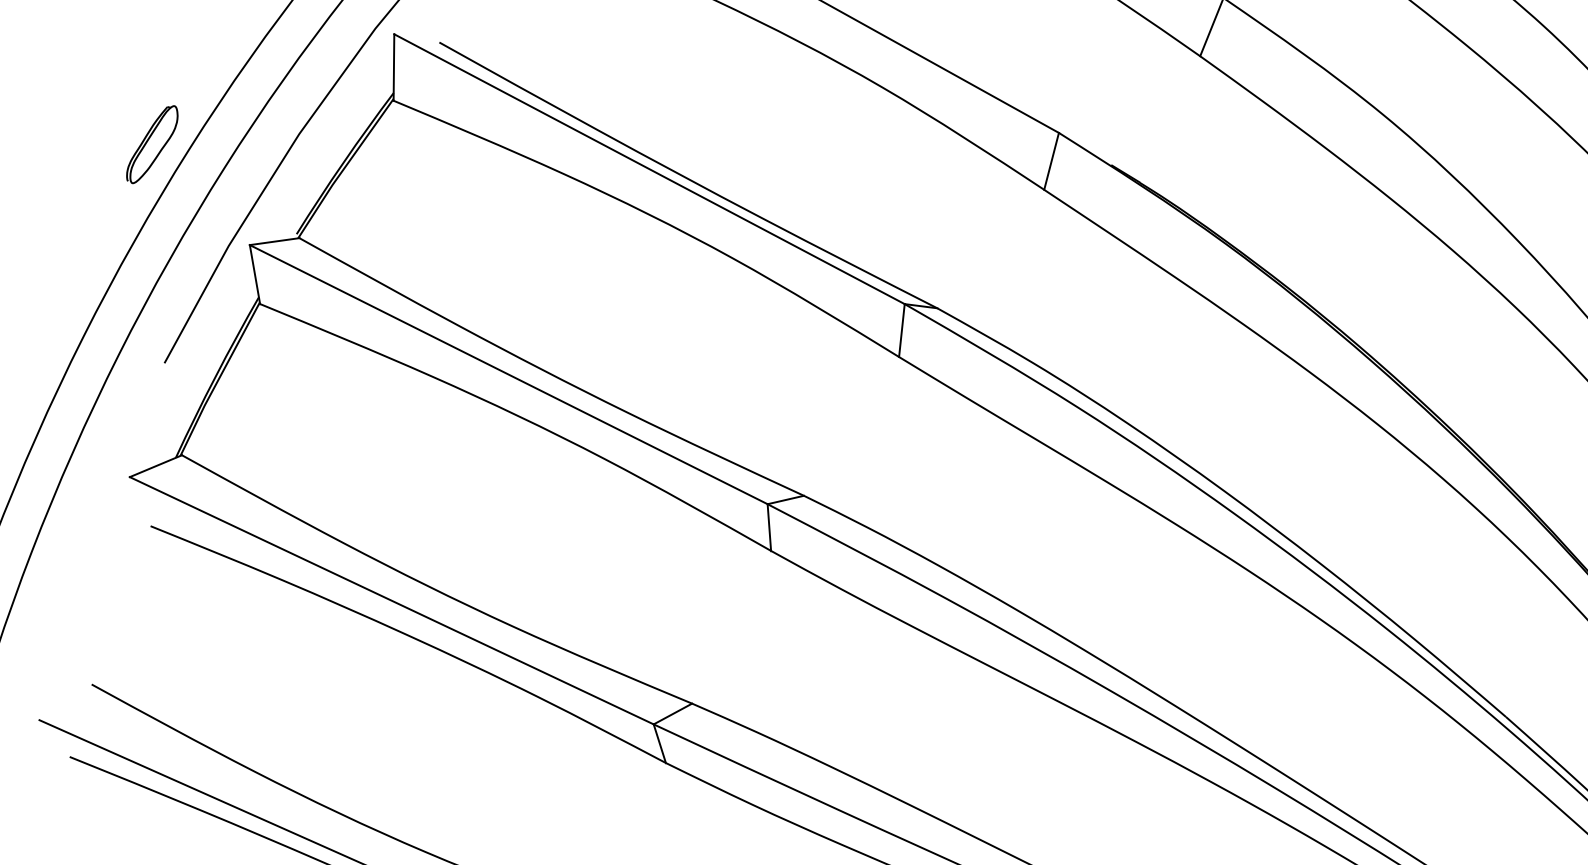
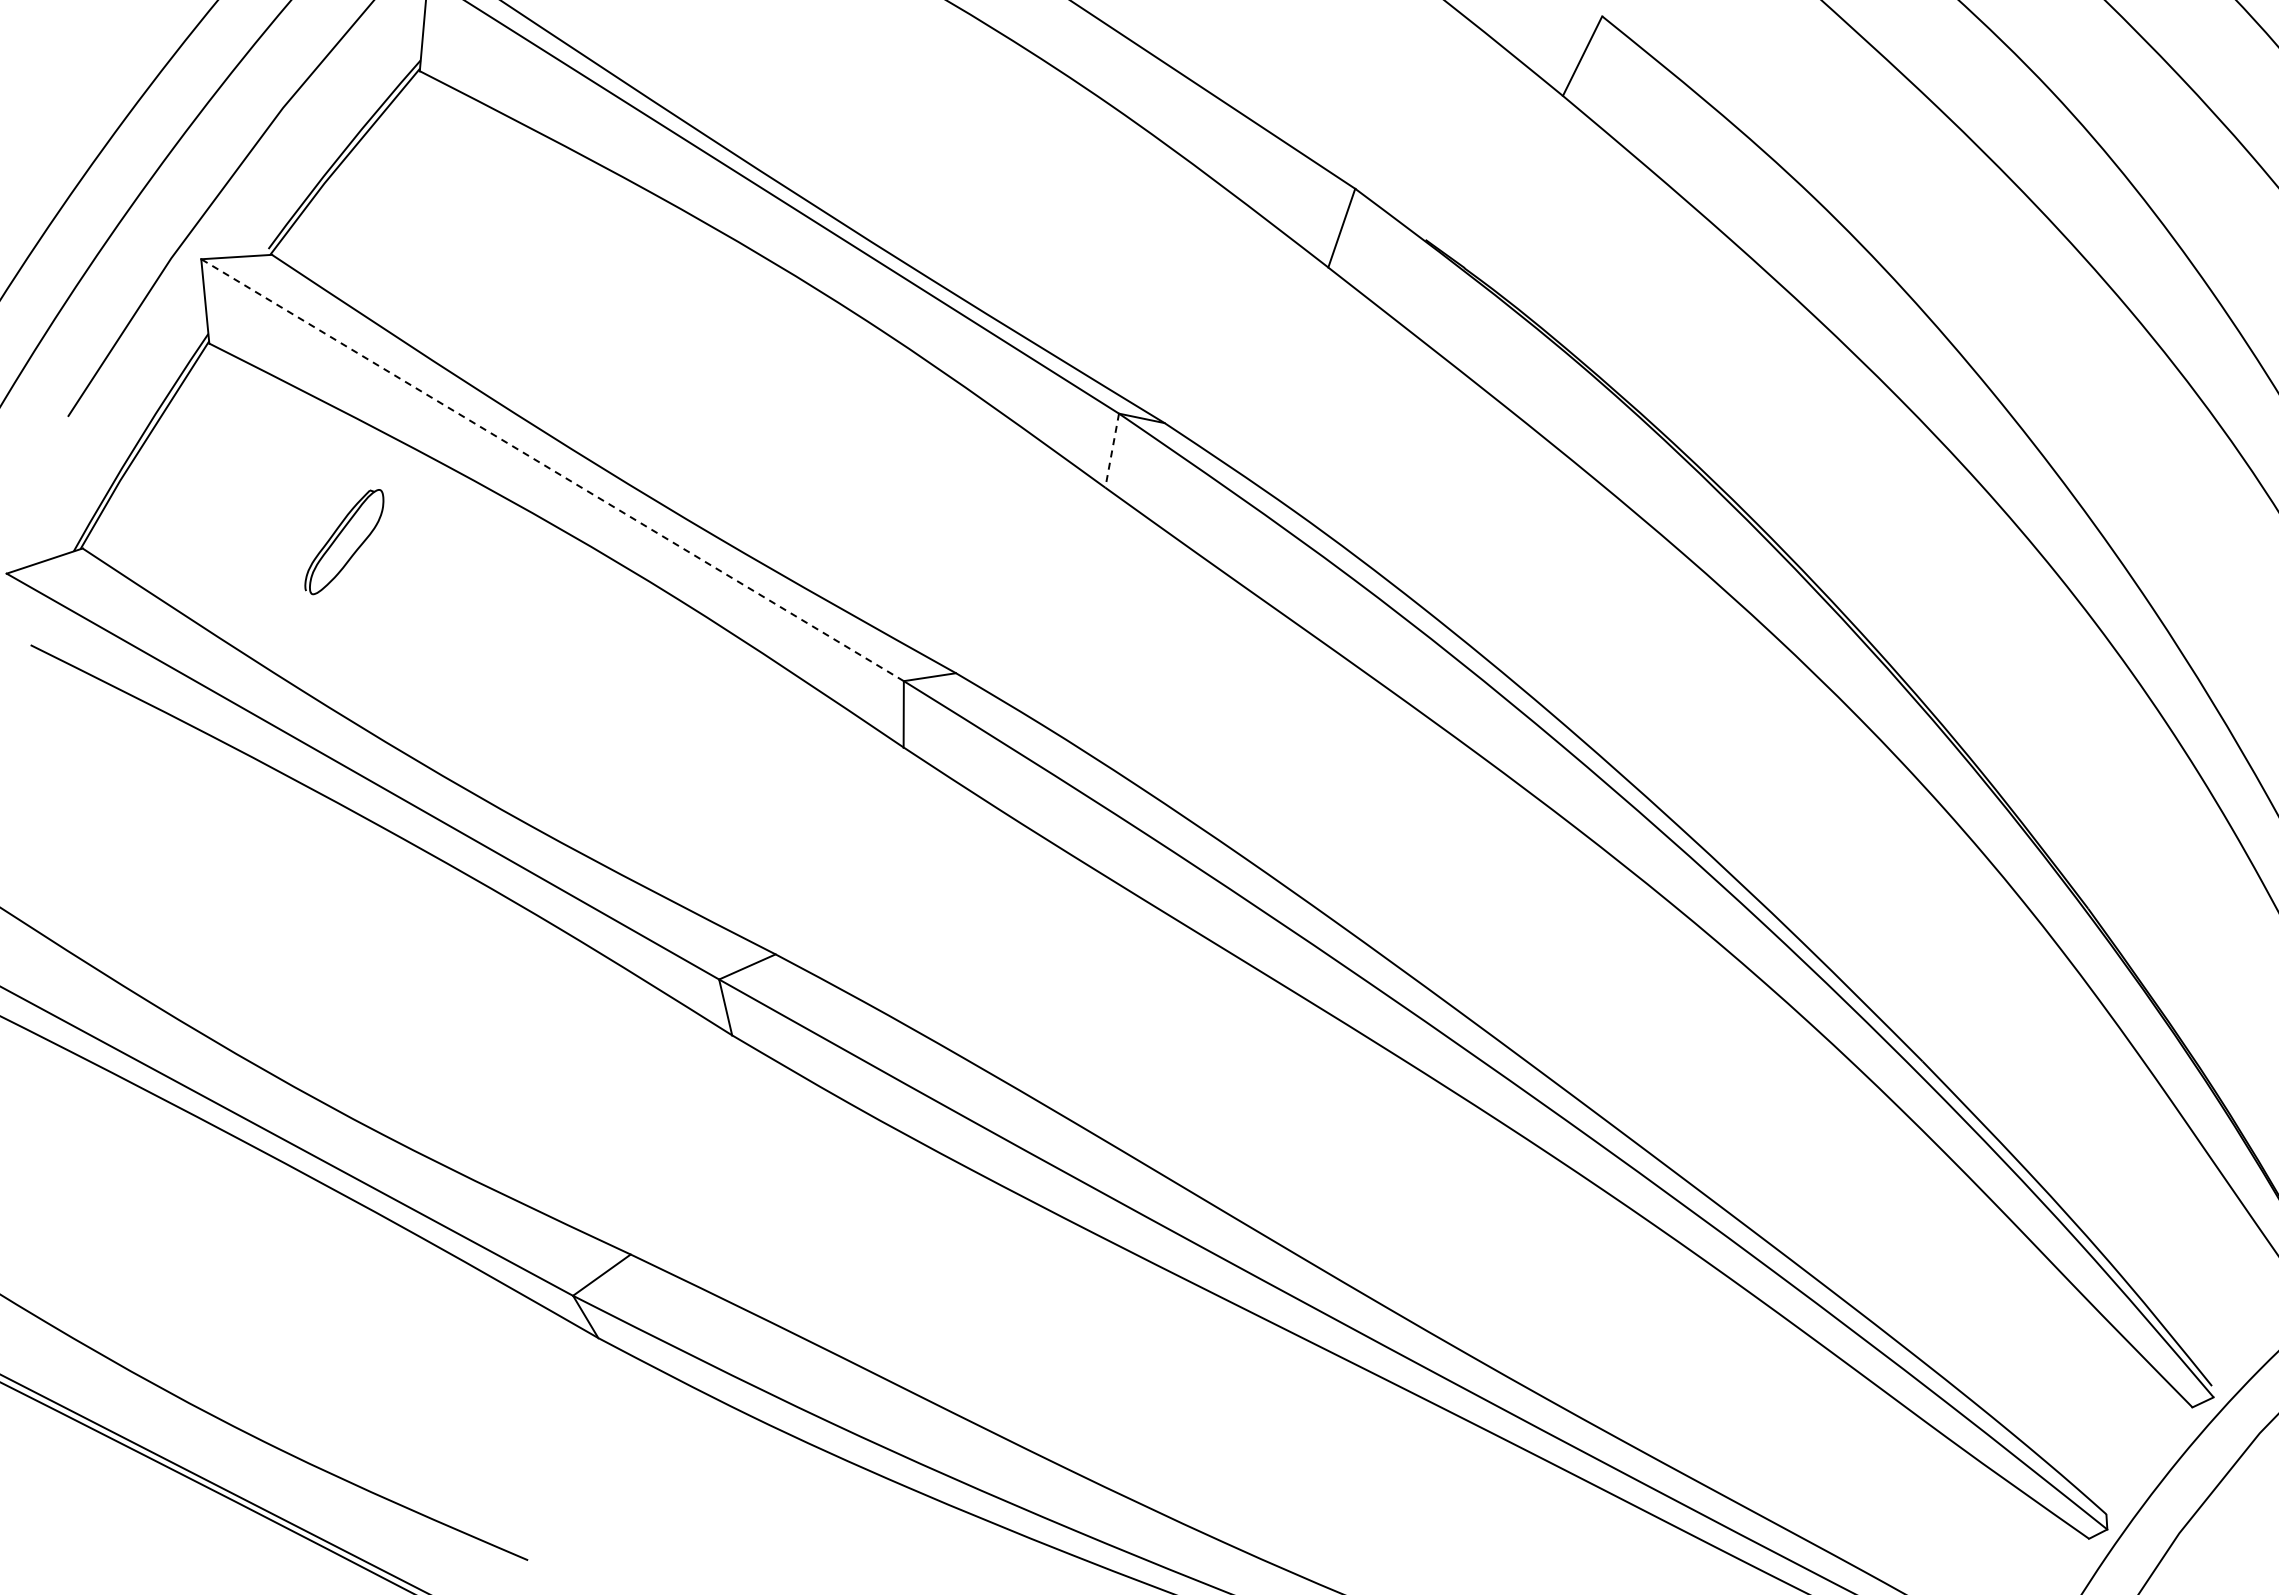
part: (152, 145) -> (344, 542), moved
line: (902, 330) -> (1112, 450), solid -> dashed
line: (508, 374) -> (552, 470), solid -> dashed

